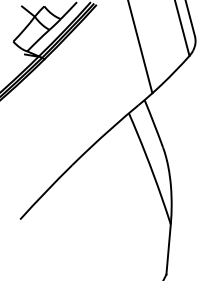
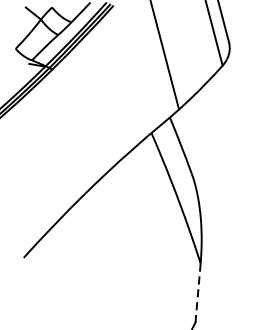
line: (168, 249) -> (197, 293), solid -> dashed

